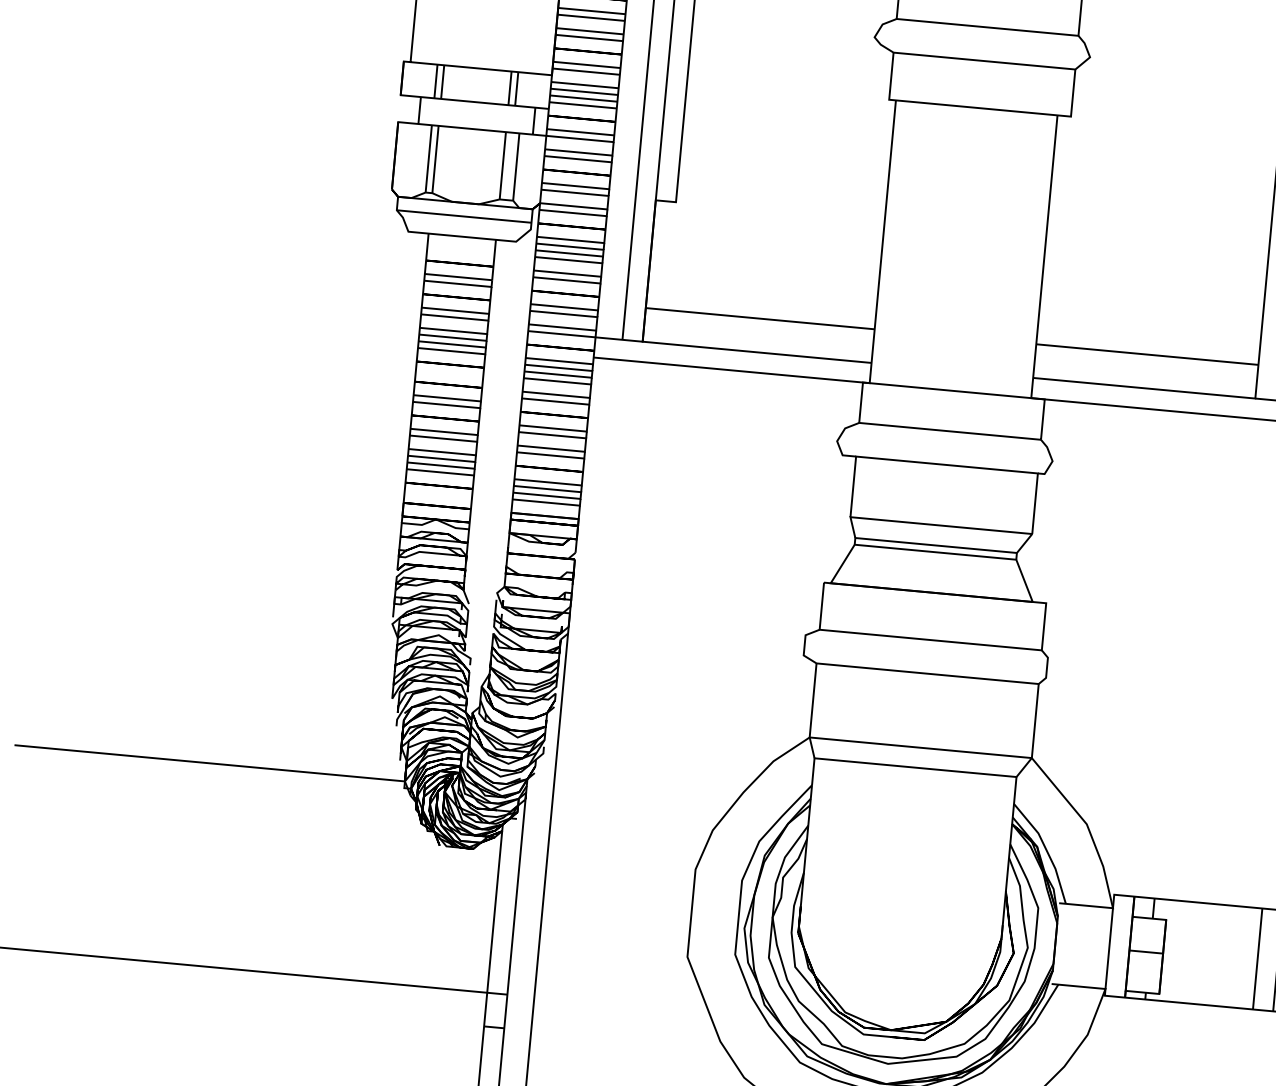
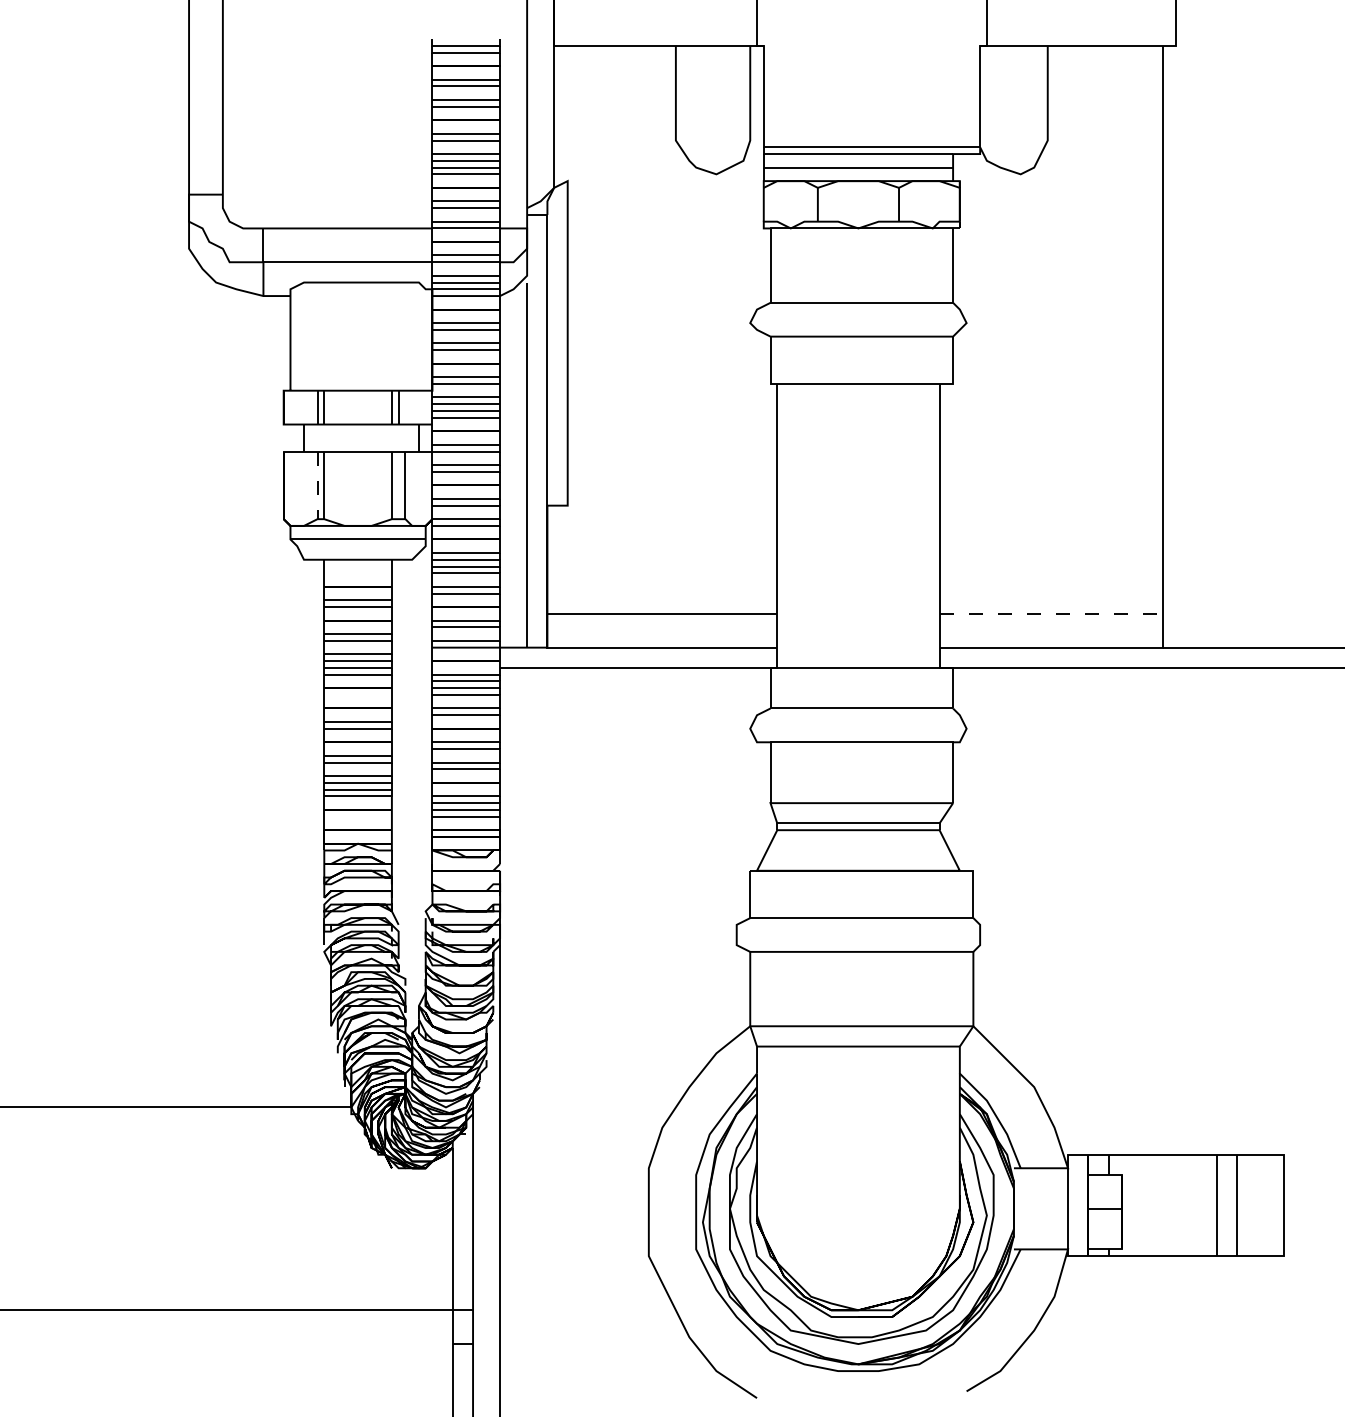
line: (428, 159) -> (317, 485), solid -> dashed
line: (1147, 354) -> (1051, 613), solid -> dashed

